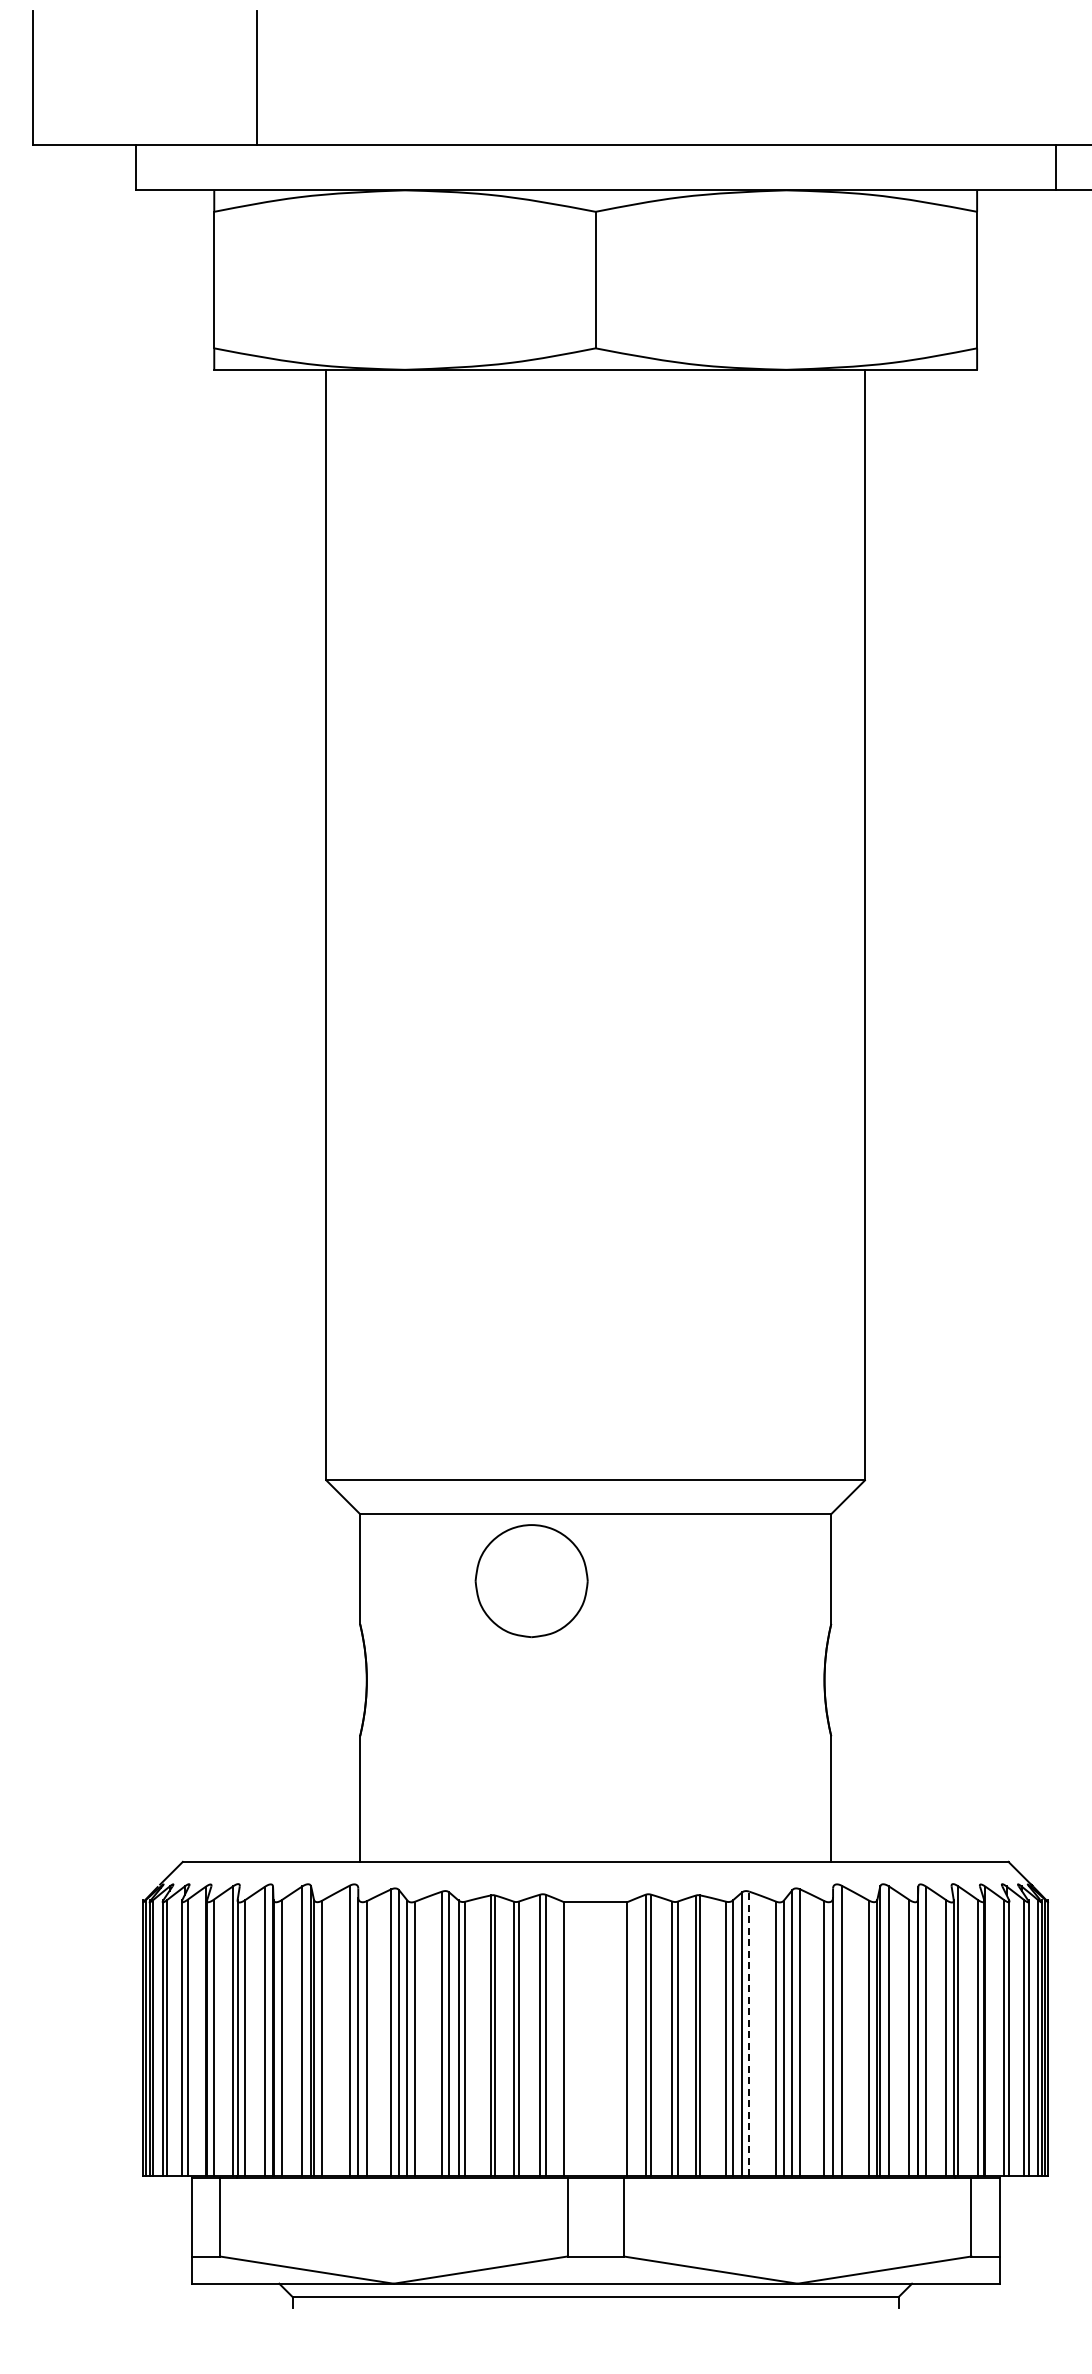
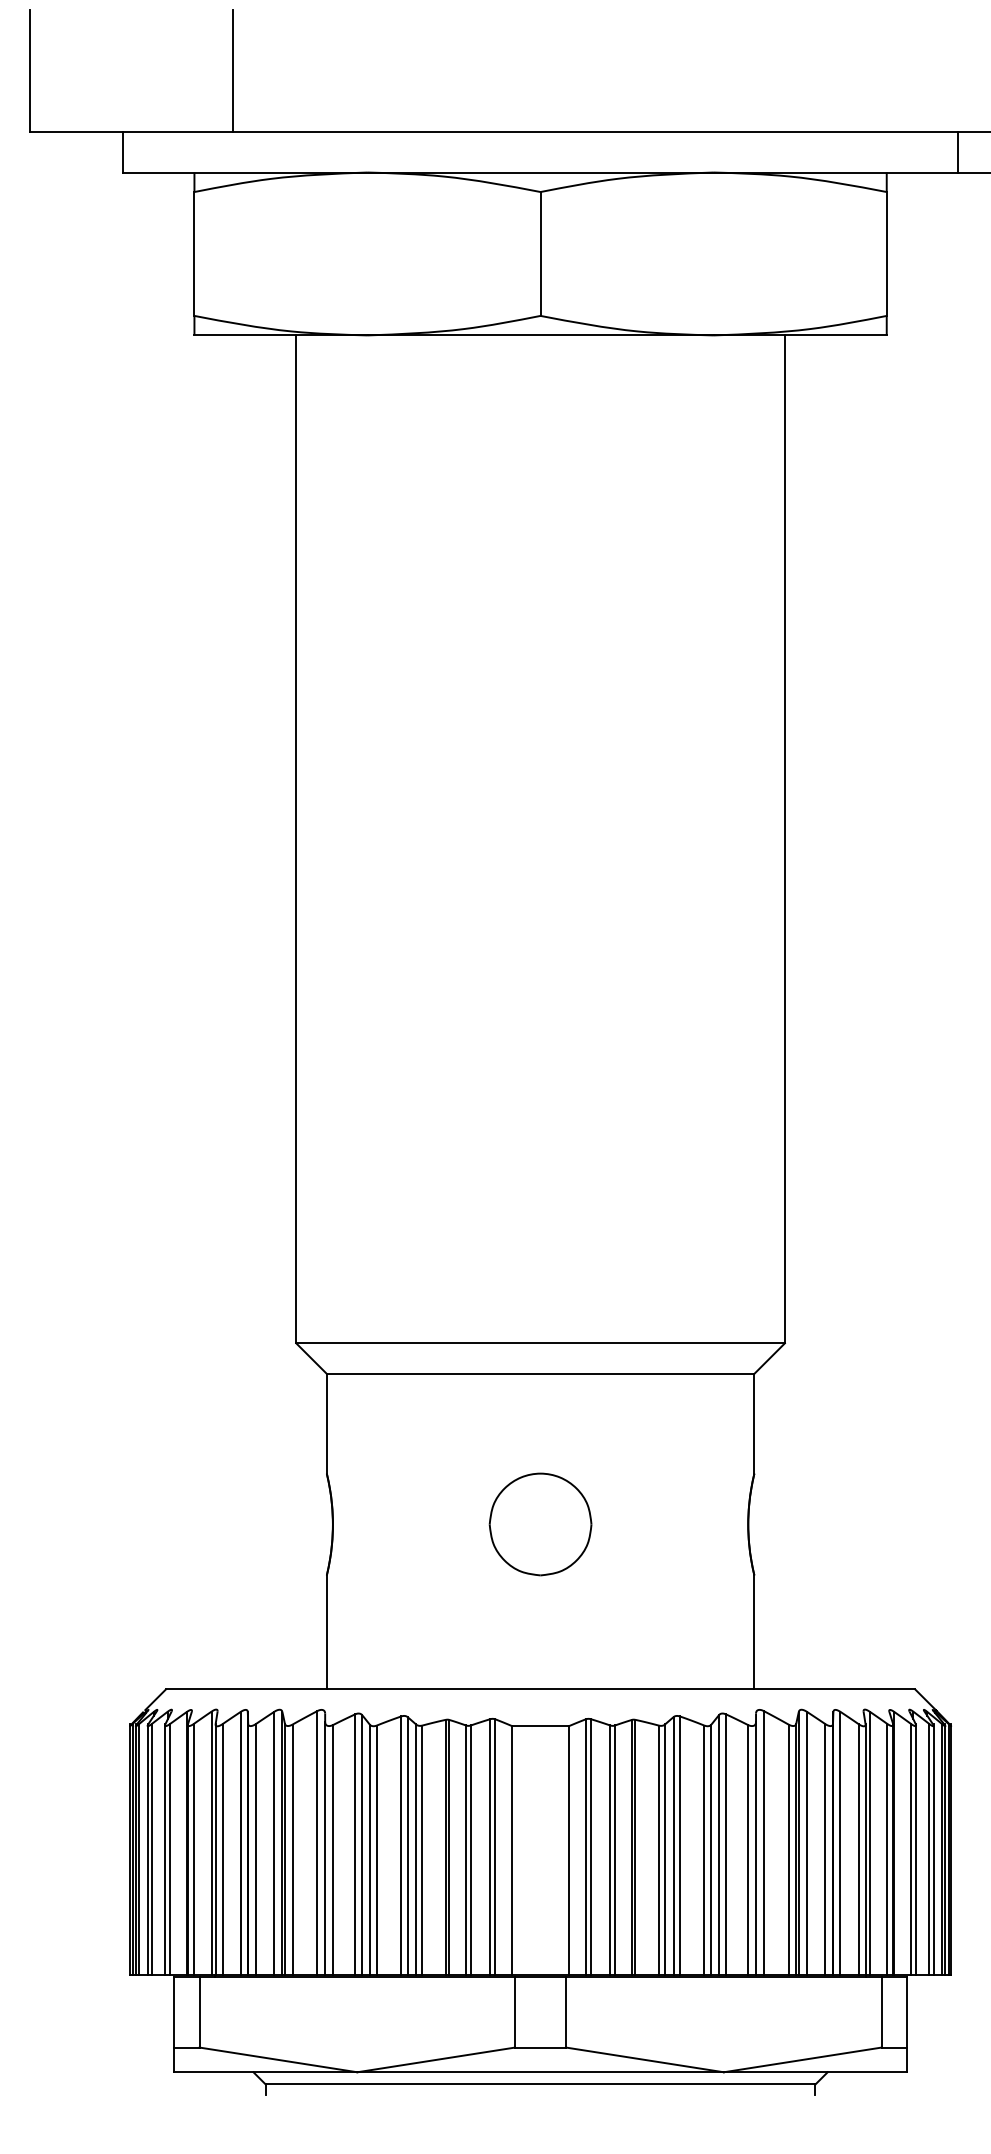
part: (531, 1581) -> (540, 1524), moved
line: (749, 2033) -> (680, 1845), dashed -> solid

